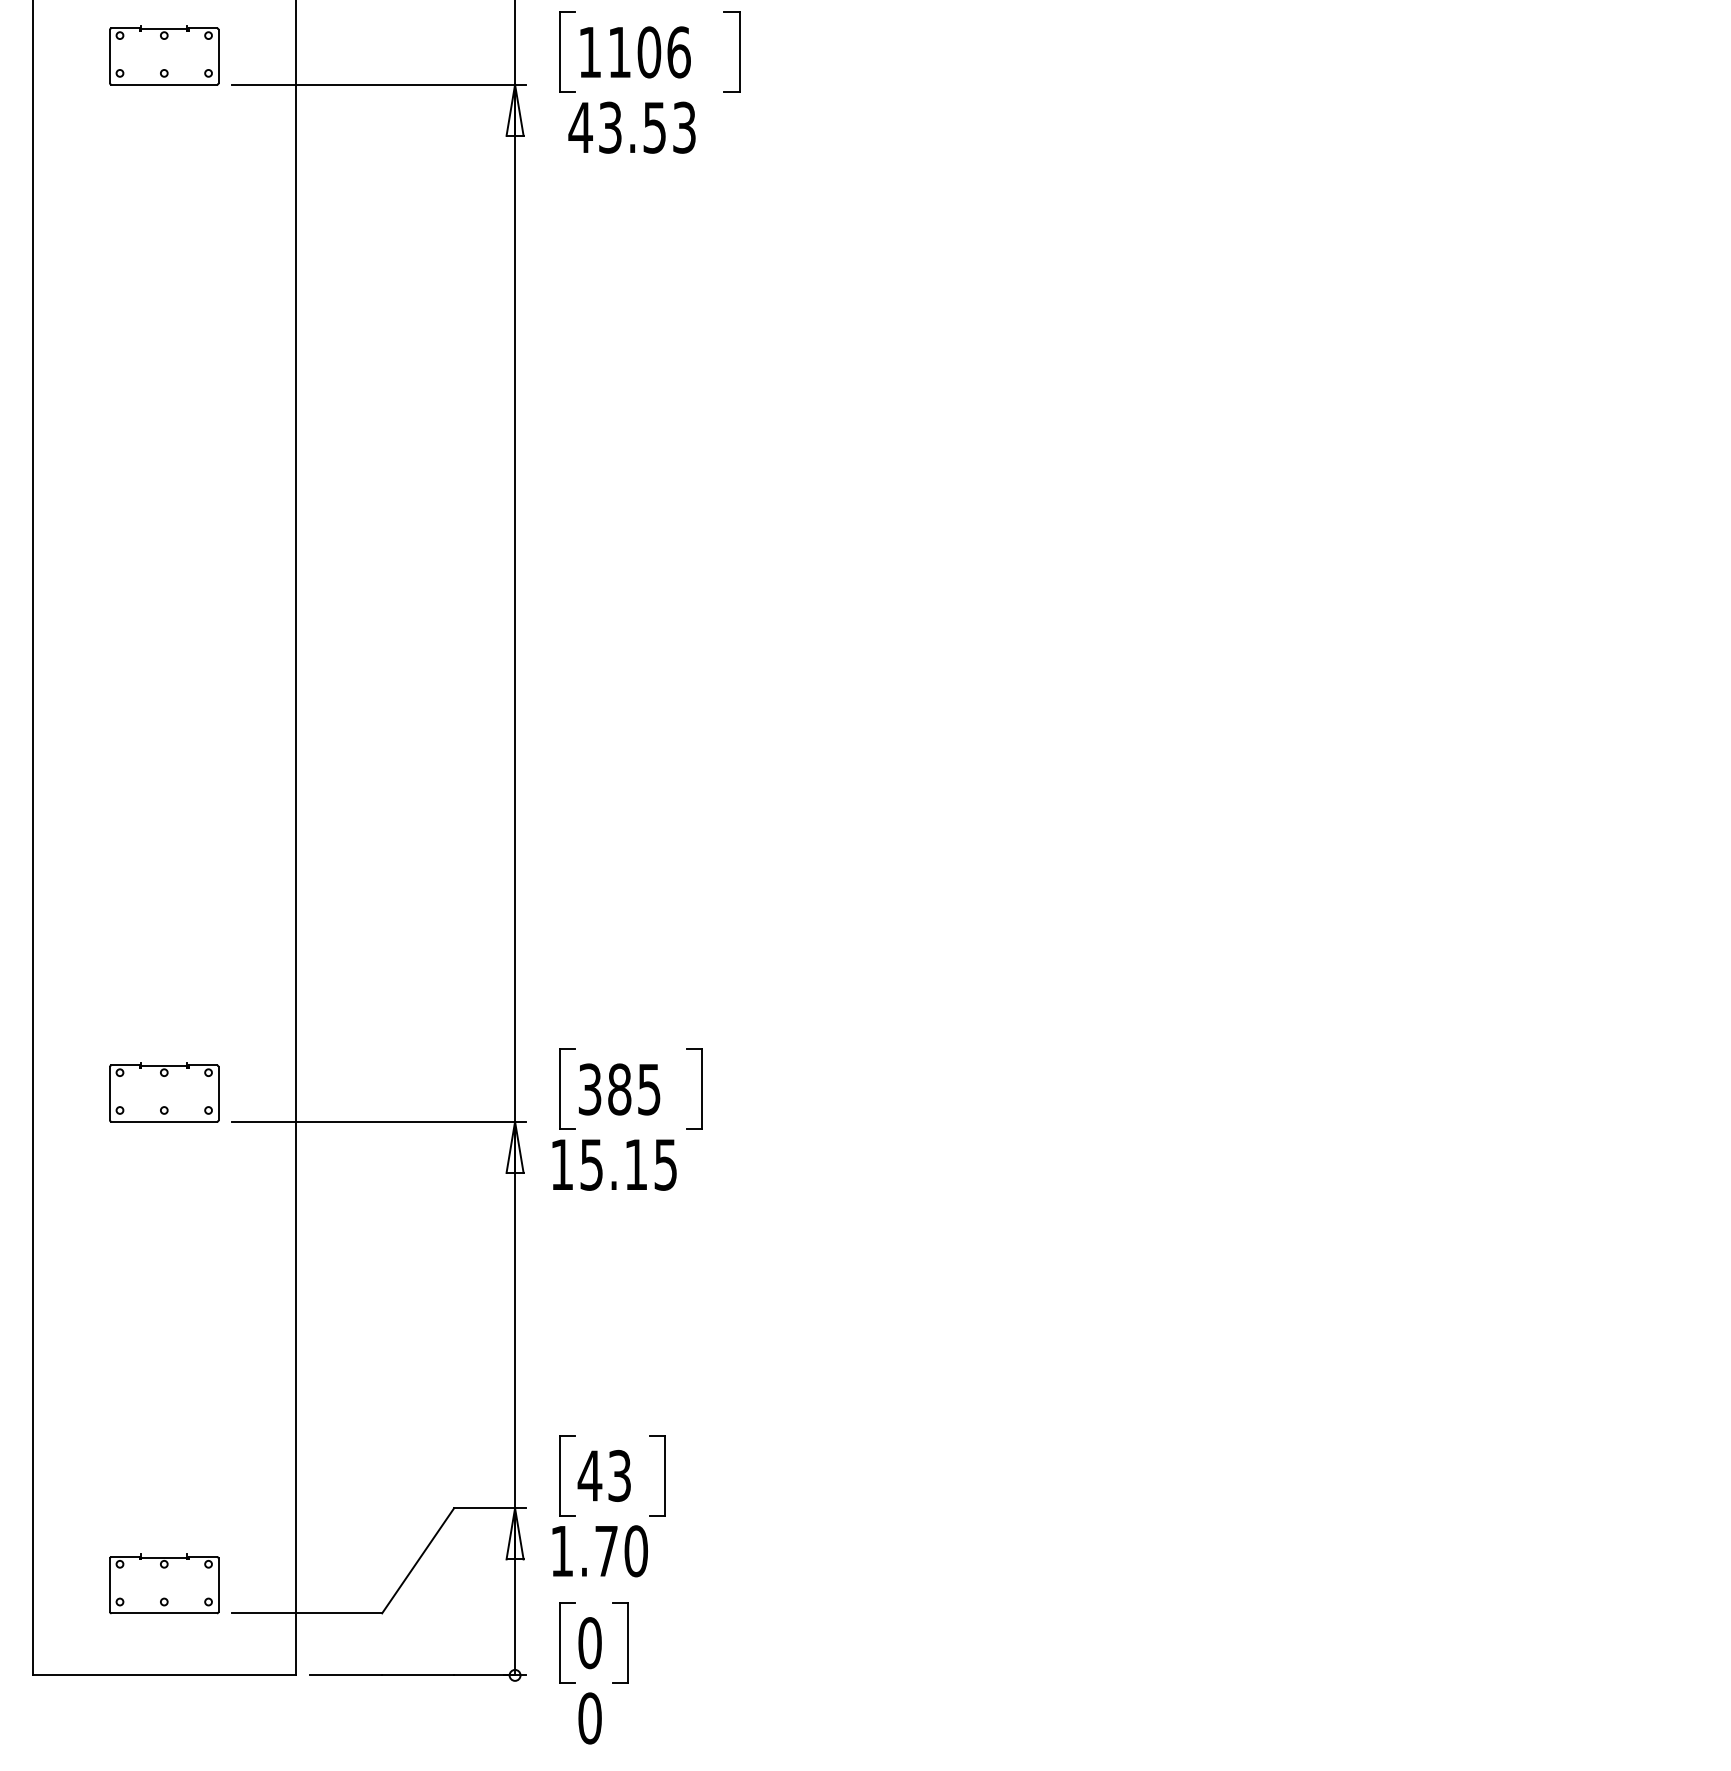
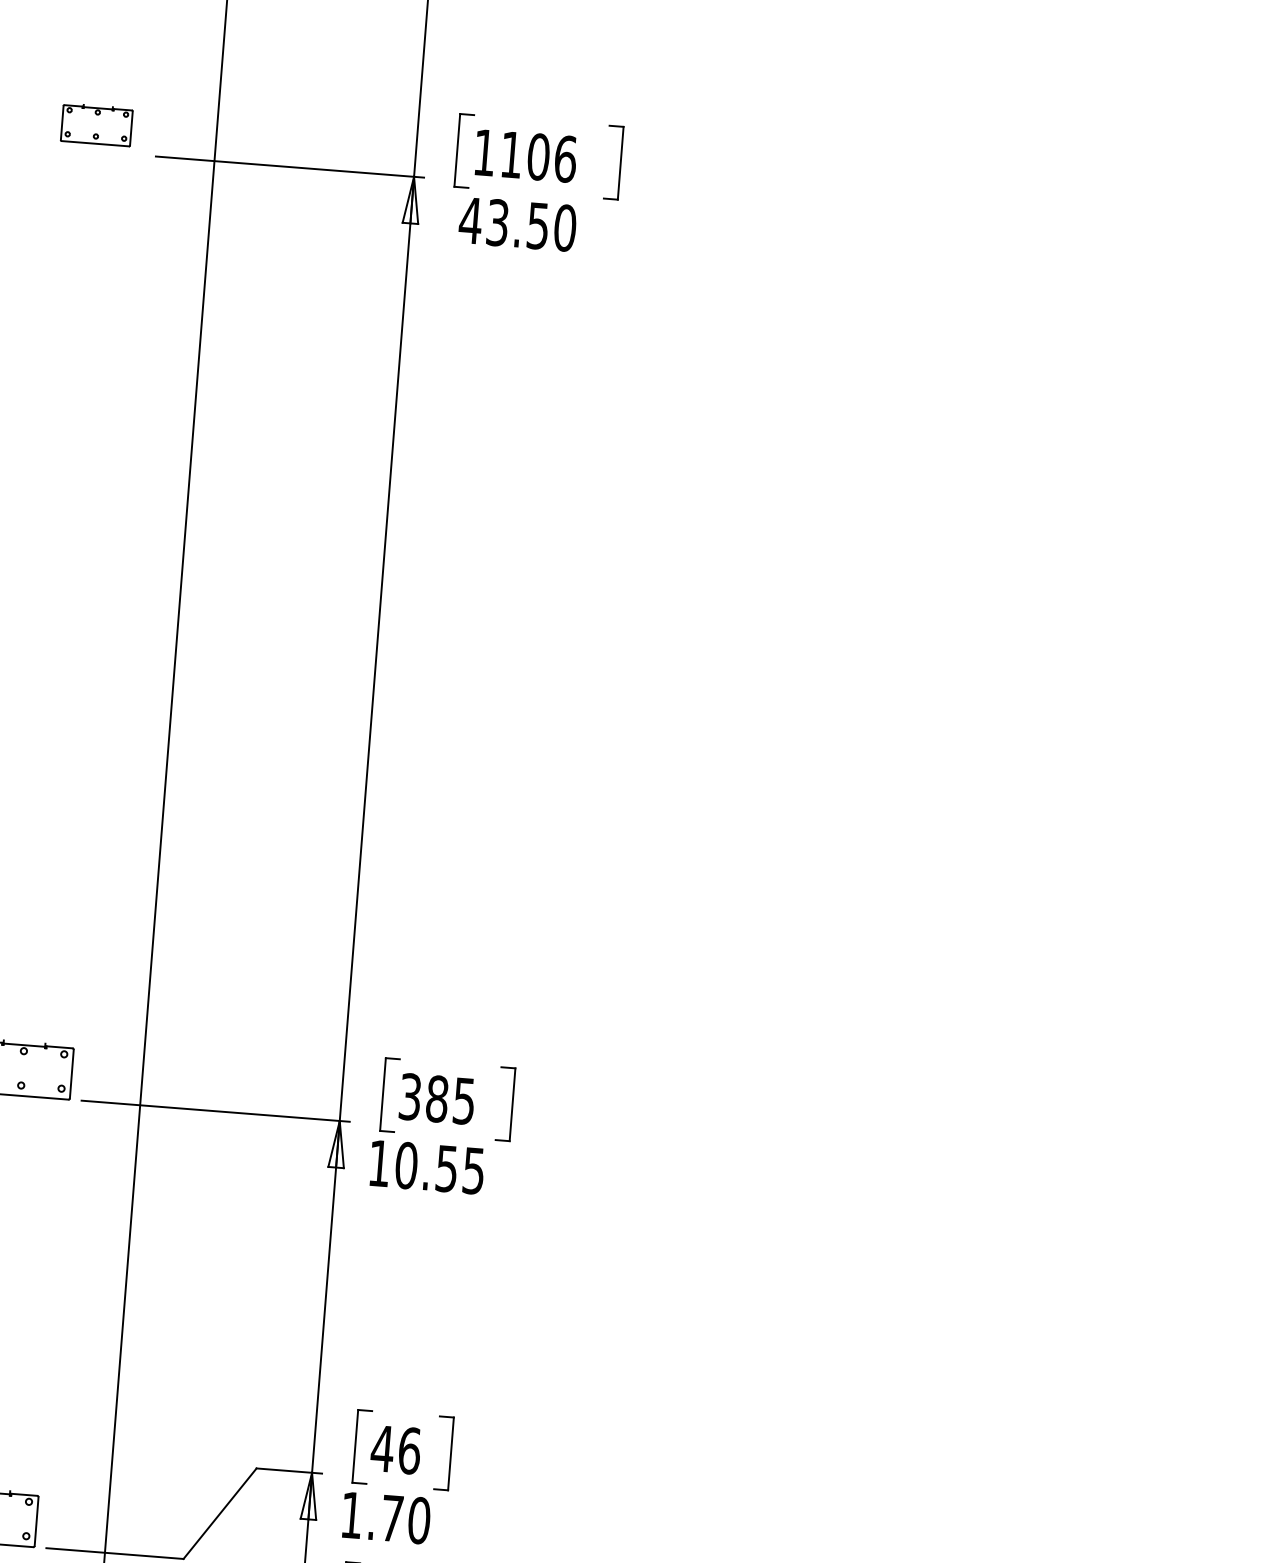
part: (164, 55) -> (97, 125), size x0.7
text: (684, 127) -> (565, 227), 43.53 -> 43.50
text: (613, 1164) -> (426, 1166), 15.15 -> 10.55
text: (619, 1475) -> (409, 1450), 43 -> 46

